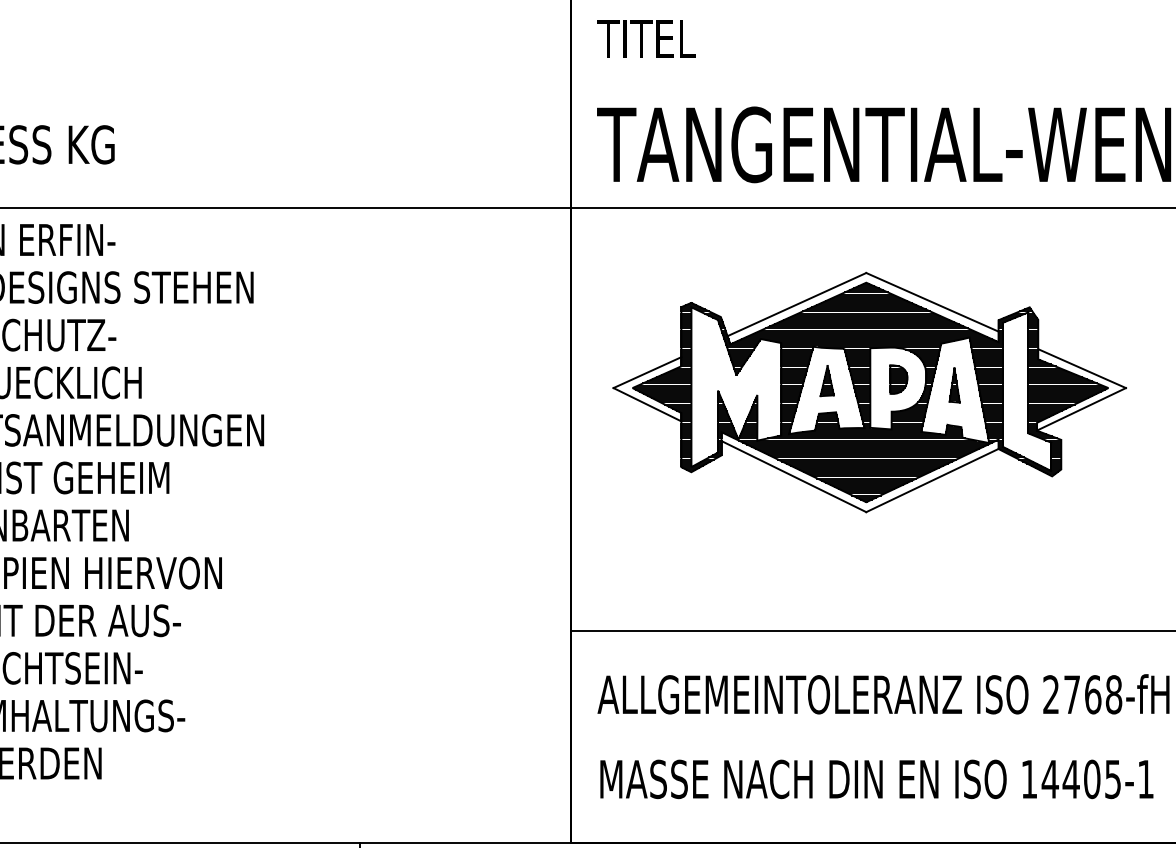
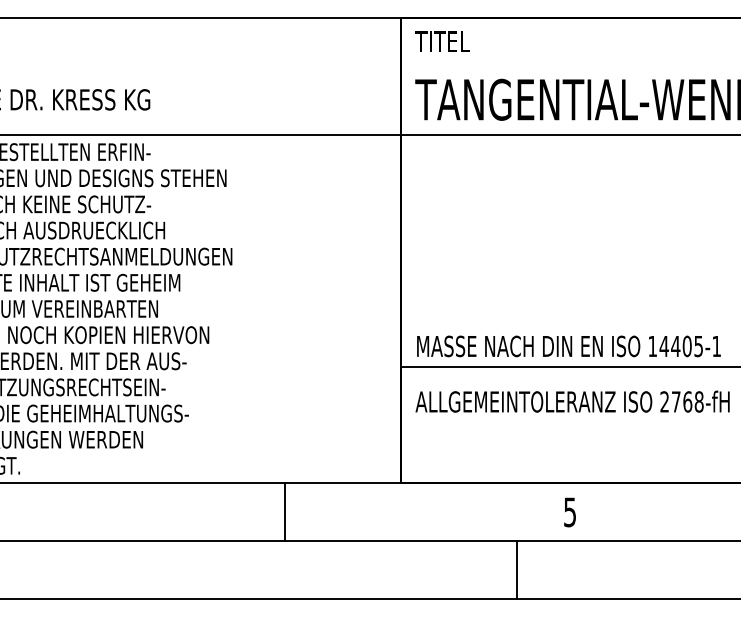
part: (868, 391) -> (564, 235), removed
text: (876, 779) -> (568, 346), moved

